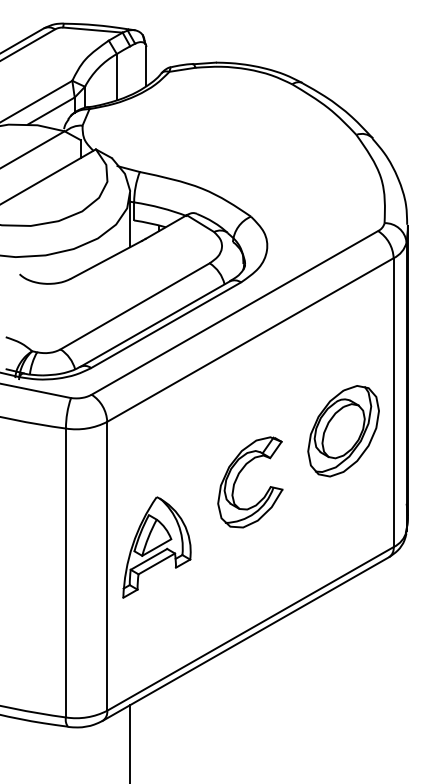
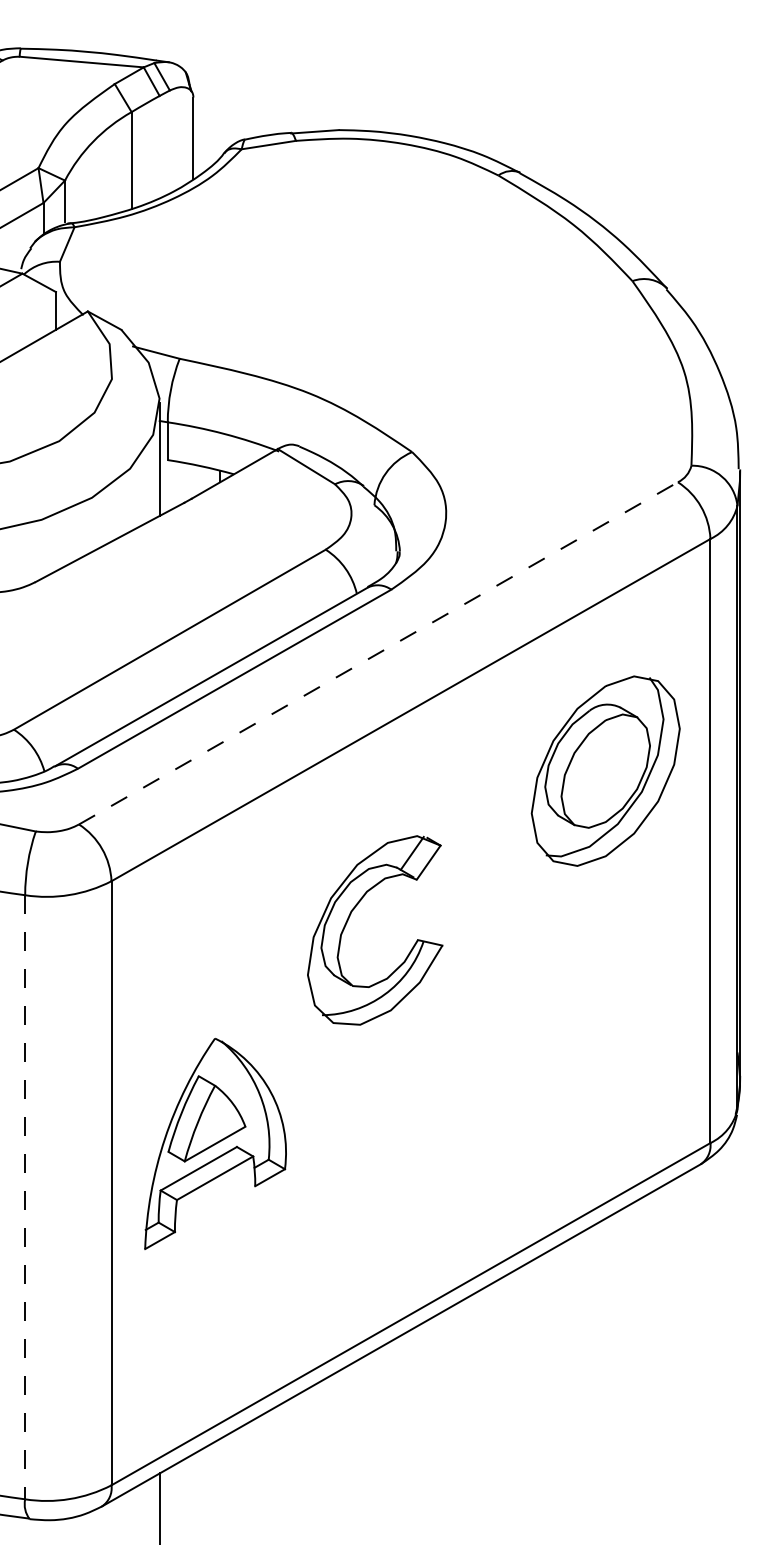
line: (234, 312) -> (377, 652), solid -> dashed
part: (343, 431) -> (605, 771), moved
part: (238, 477) -> (350, 920), moved
line: (65, 573) -> (24, 1198), solid -> dashed

